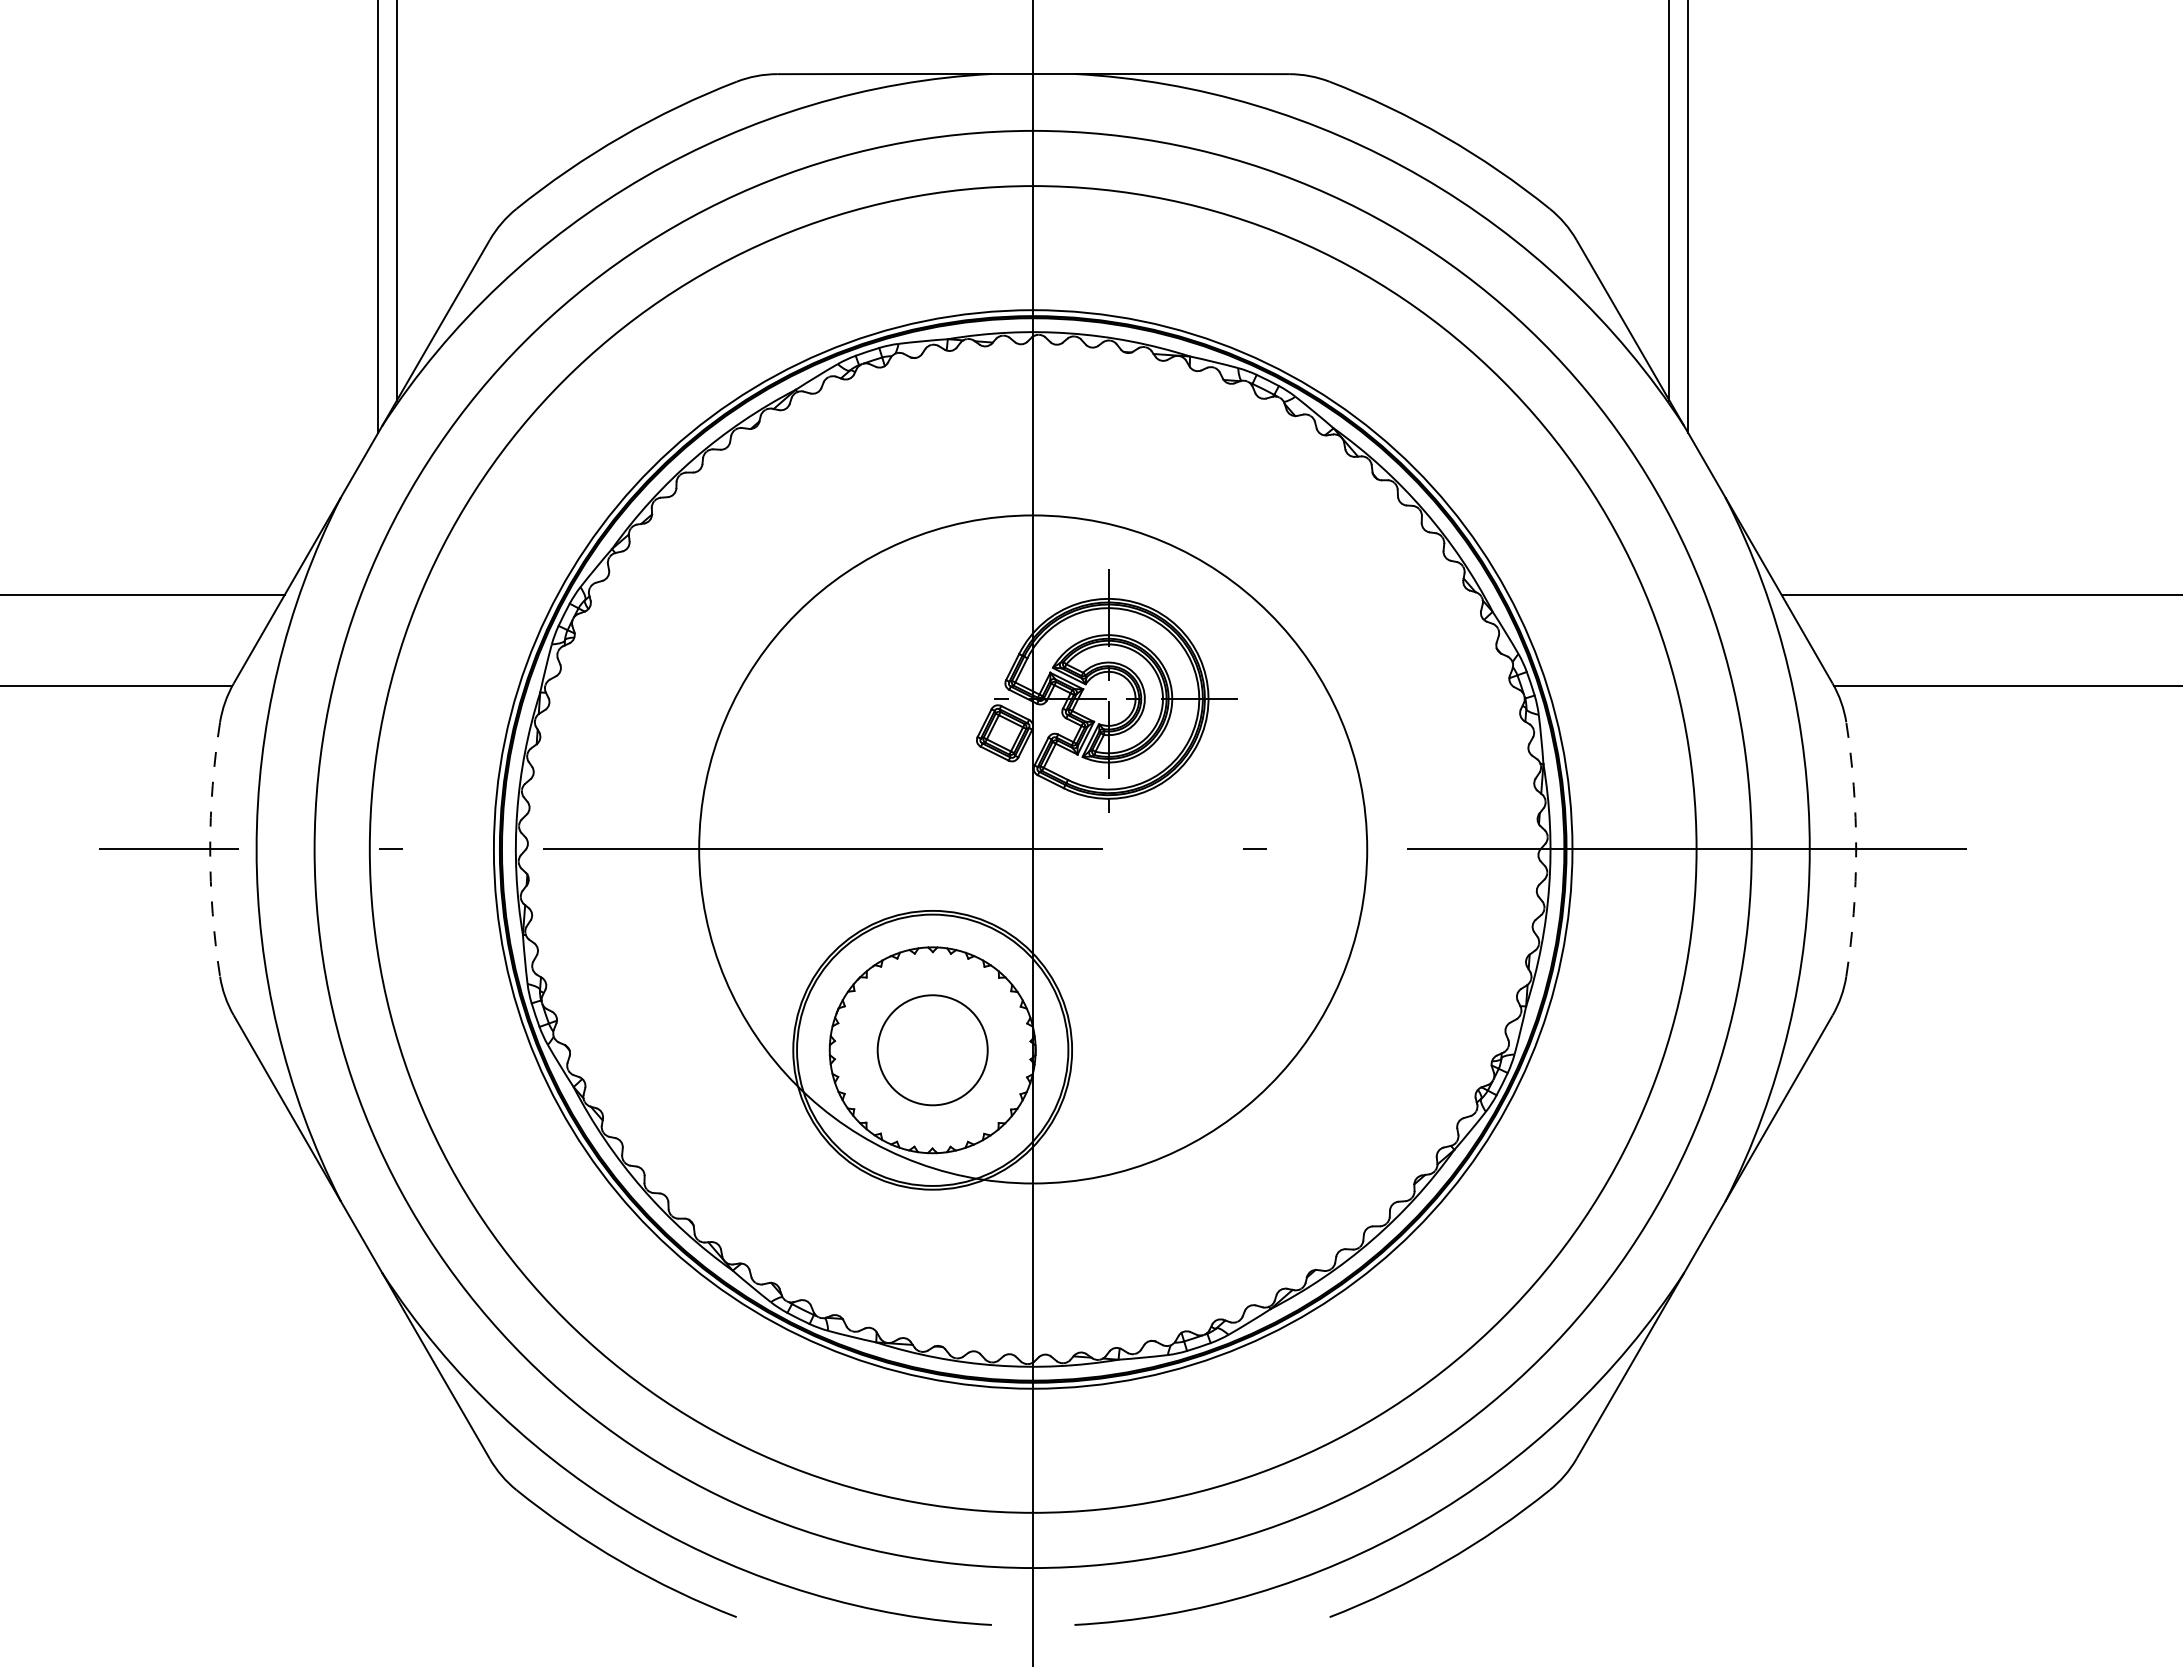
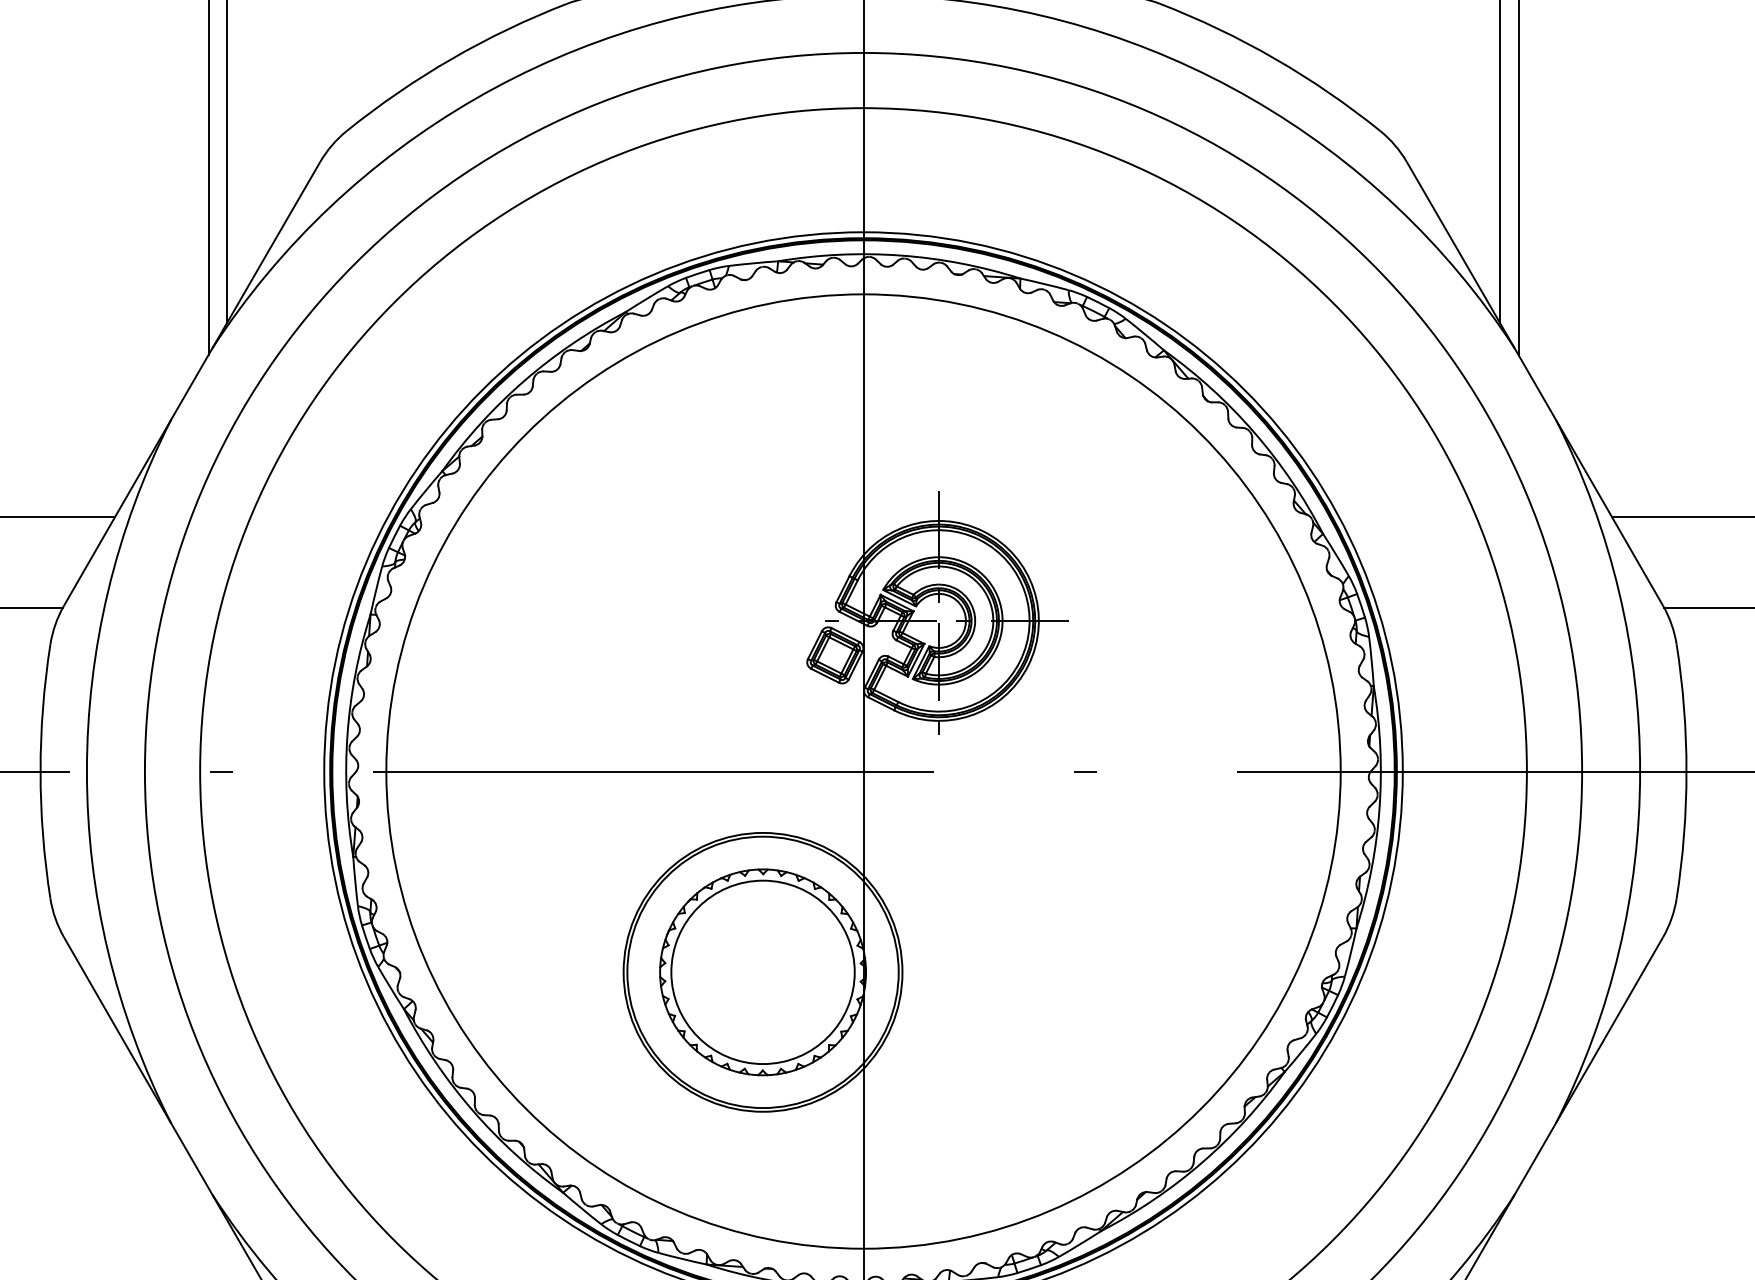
arc: (210, 849) -> (40, 771), dashed -> solid
circle: (1033, 849) -> (863, 771), size x1.43
arc: (1856, 849) -> (1686, 771), dashed -> solid
circle: (932, 1049) -> (762, 971), size x1.67

